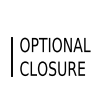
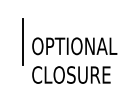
line: (11, 56) -> (21, 42), moved

